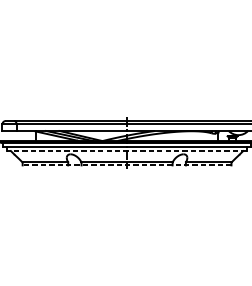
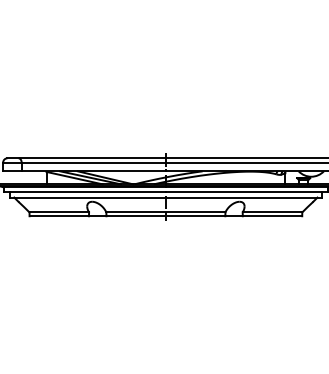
line: (126, 151) -> (165, 197), dashed -> solid
line: (126, 165) -> (165, 216), dashed -> solid

